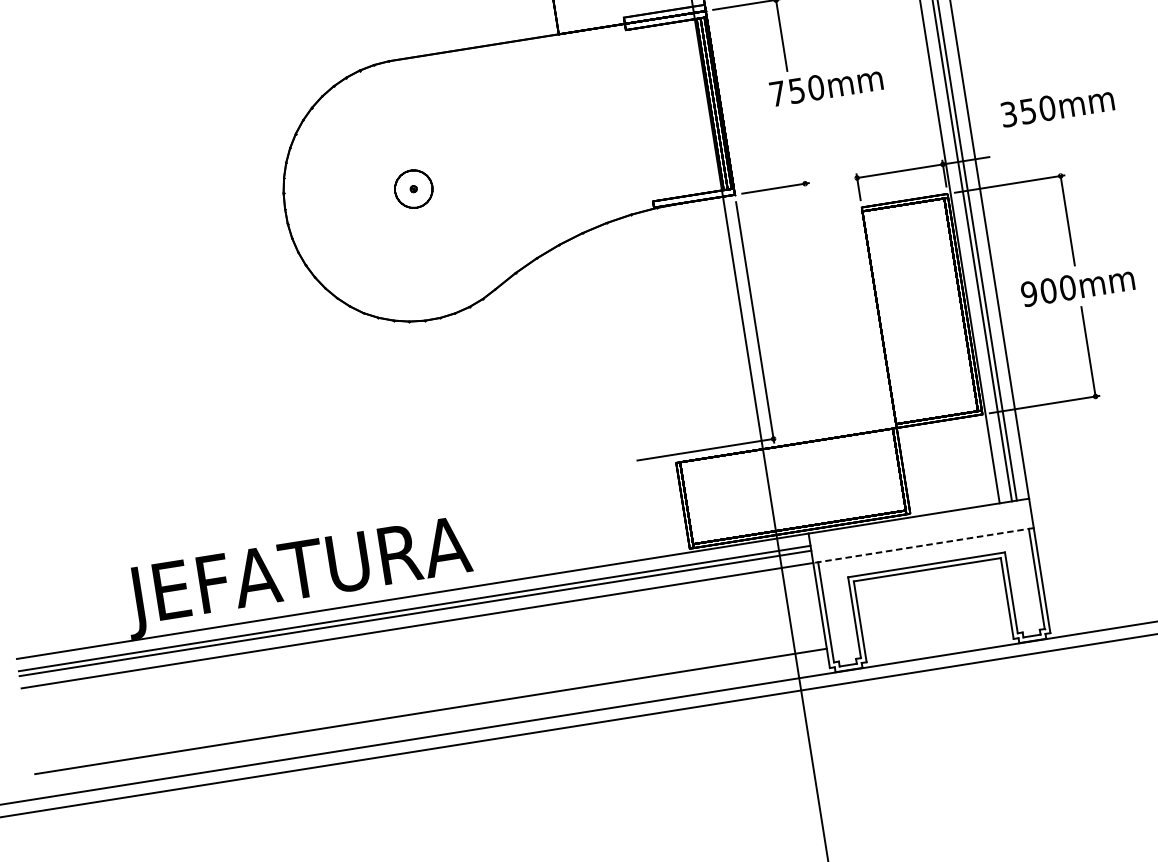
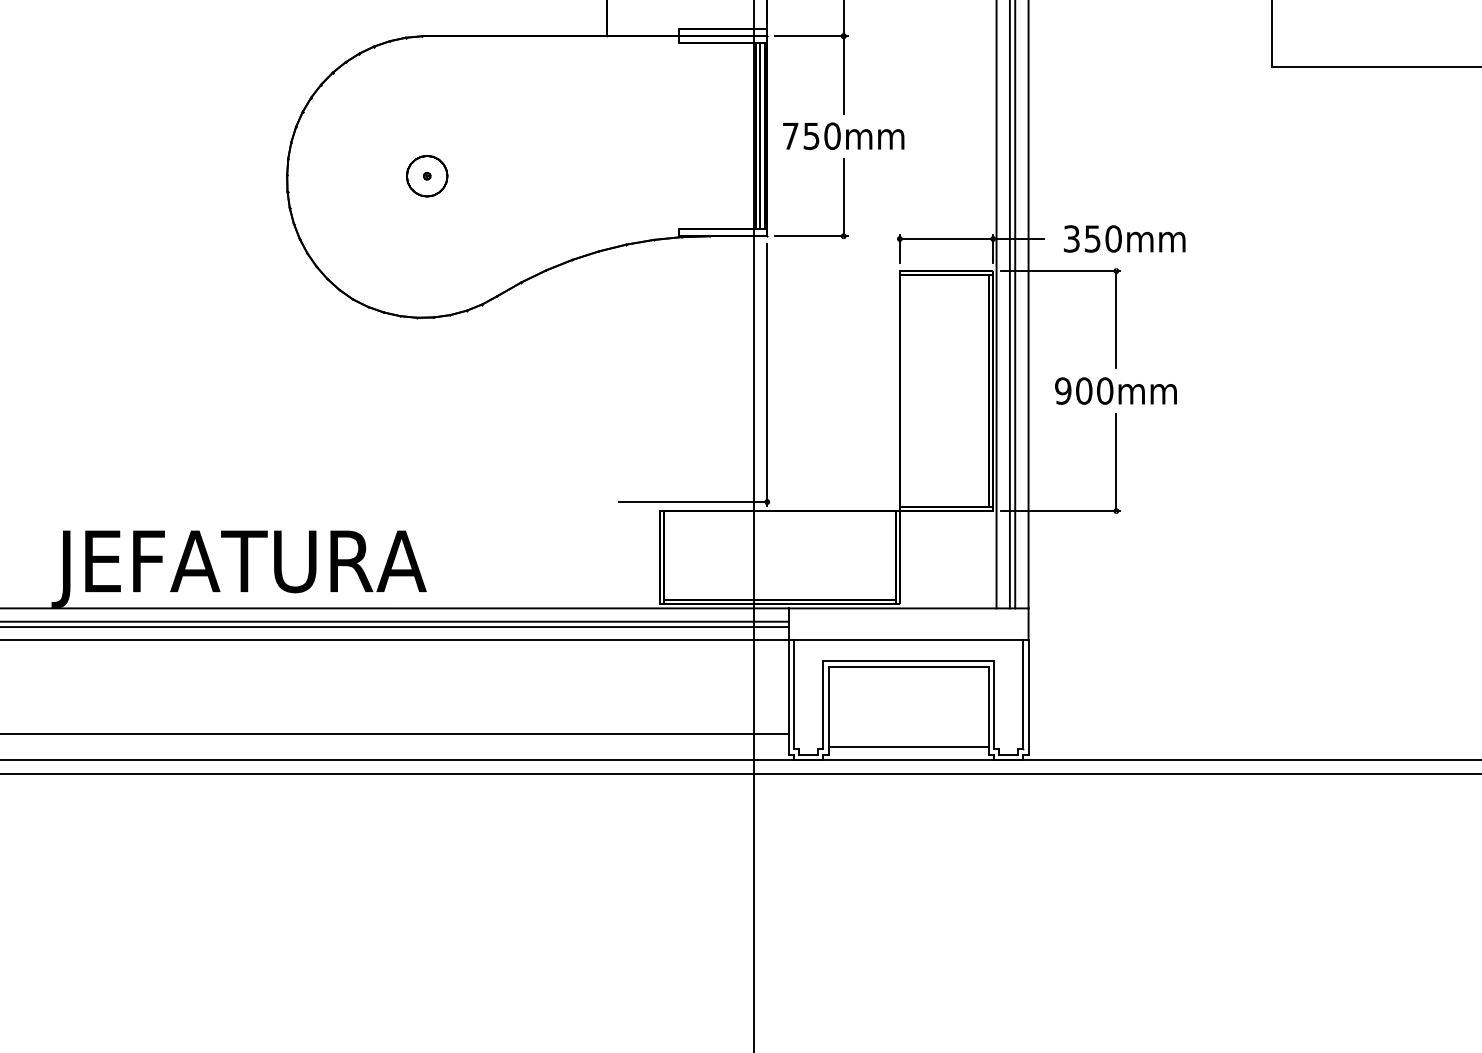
text: (826, 85) -> (843, 135), moved
text: (1057, 106) -> (1124, 238), moved
line: (799, 148) -> (843, 197), added
line: (923, 545) -> (908, 640), dashed -> solid
line: (939, 643) -> (908, 747), added

